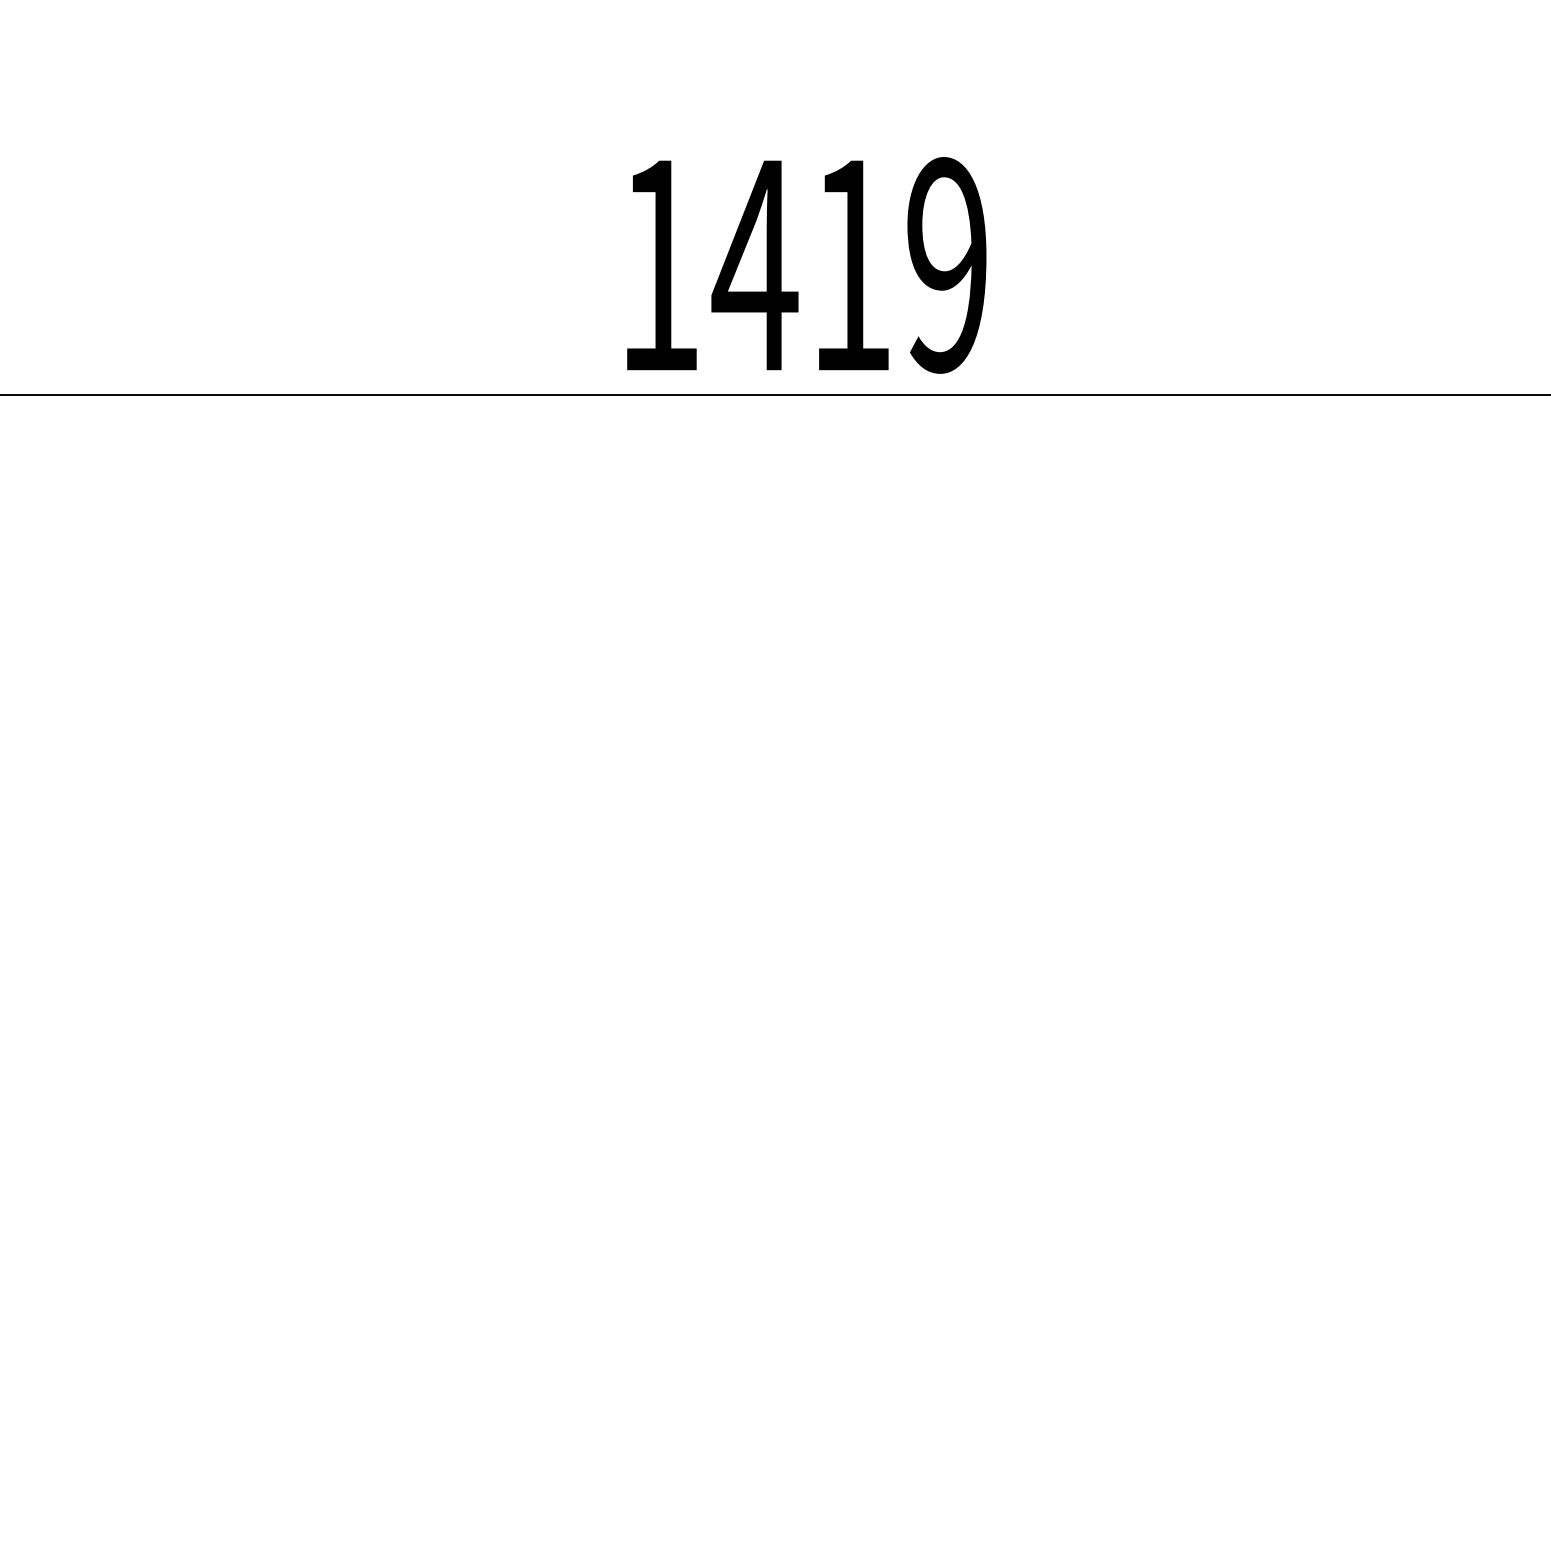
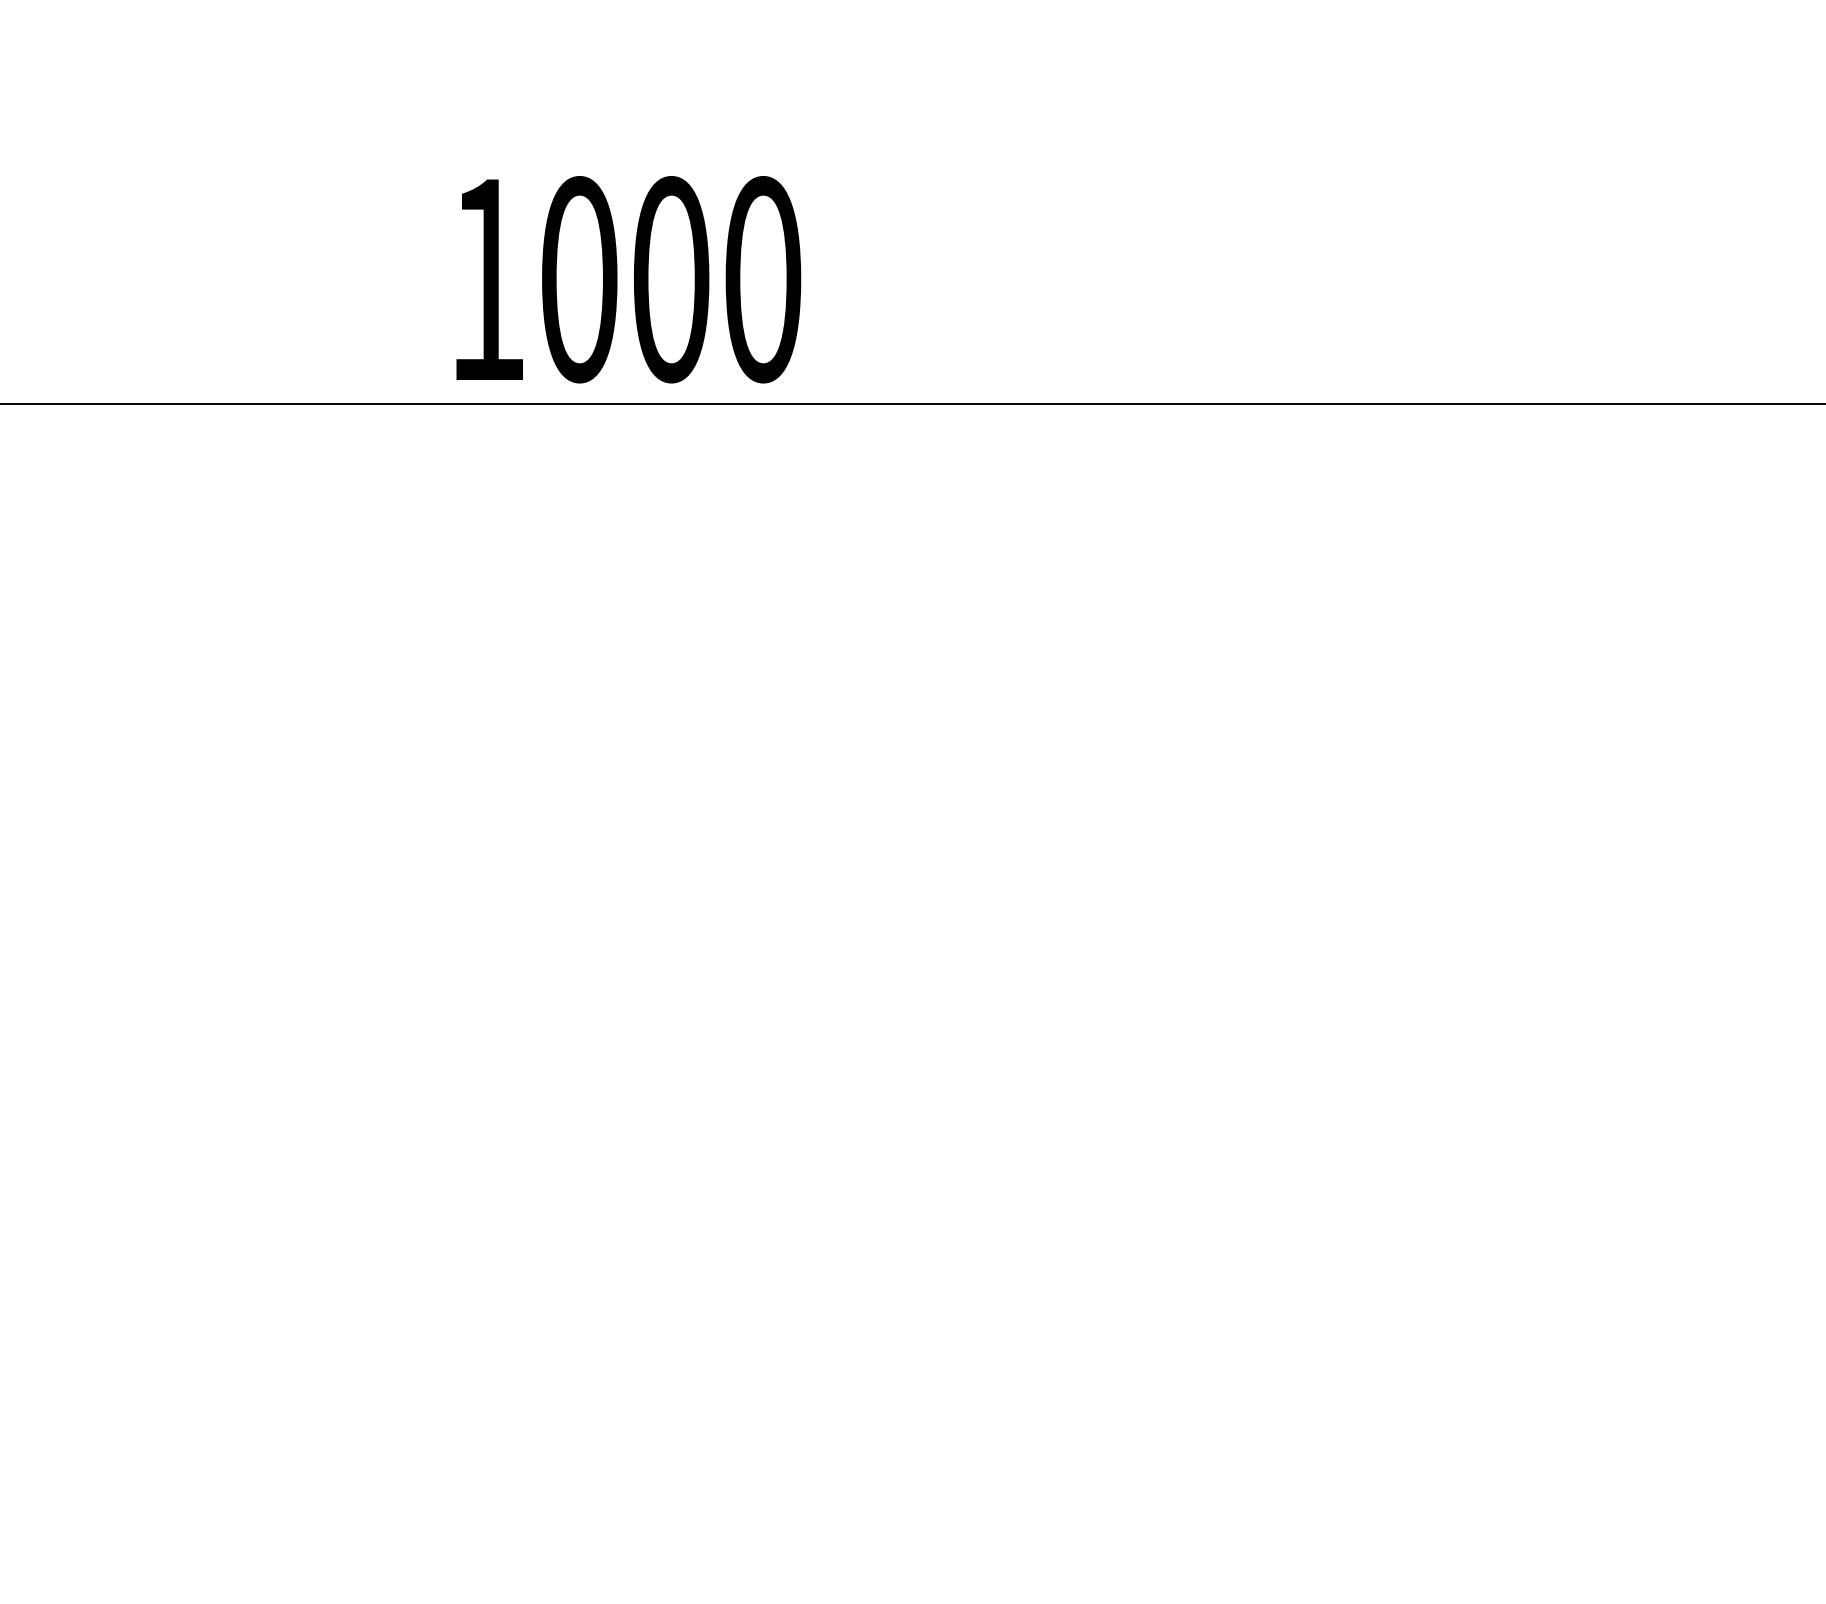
text: (849, 265) -> (669, 279), 1419 -> 1000

